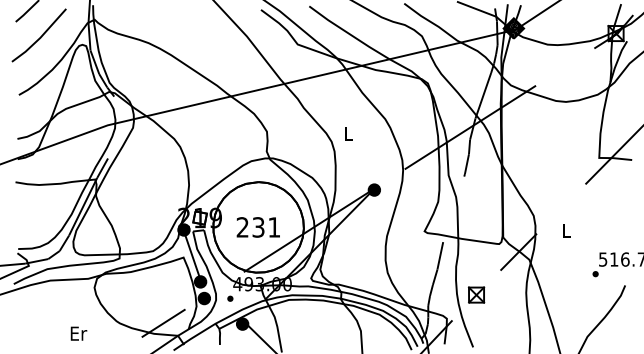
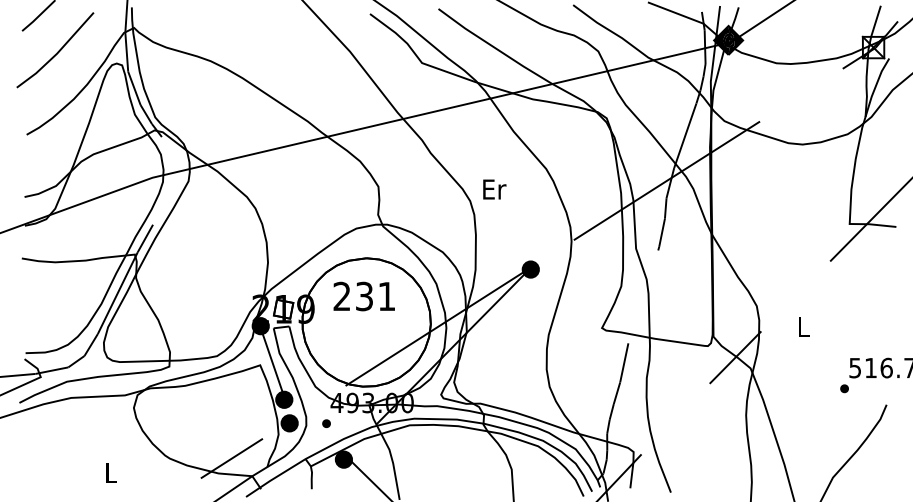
text: (348, 133) -> (494, 189), L -> Er
text: (257, 227) -> (363, 296), moved
part: (476, 295) -> (675, 418), removed
text: (78, 333) -> (111, 473), Er -> L

